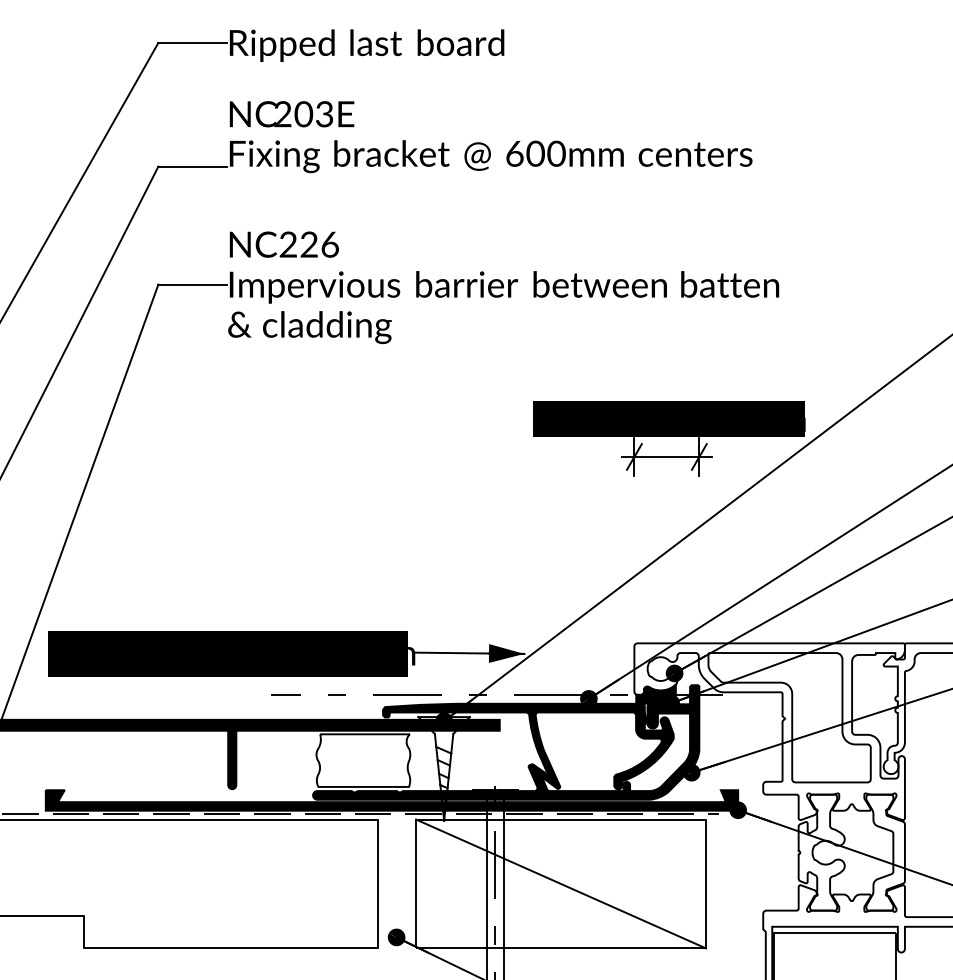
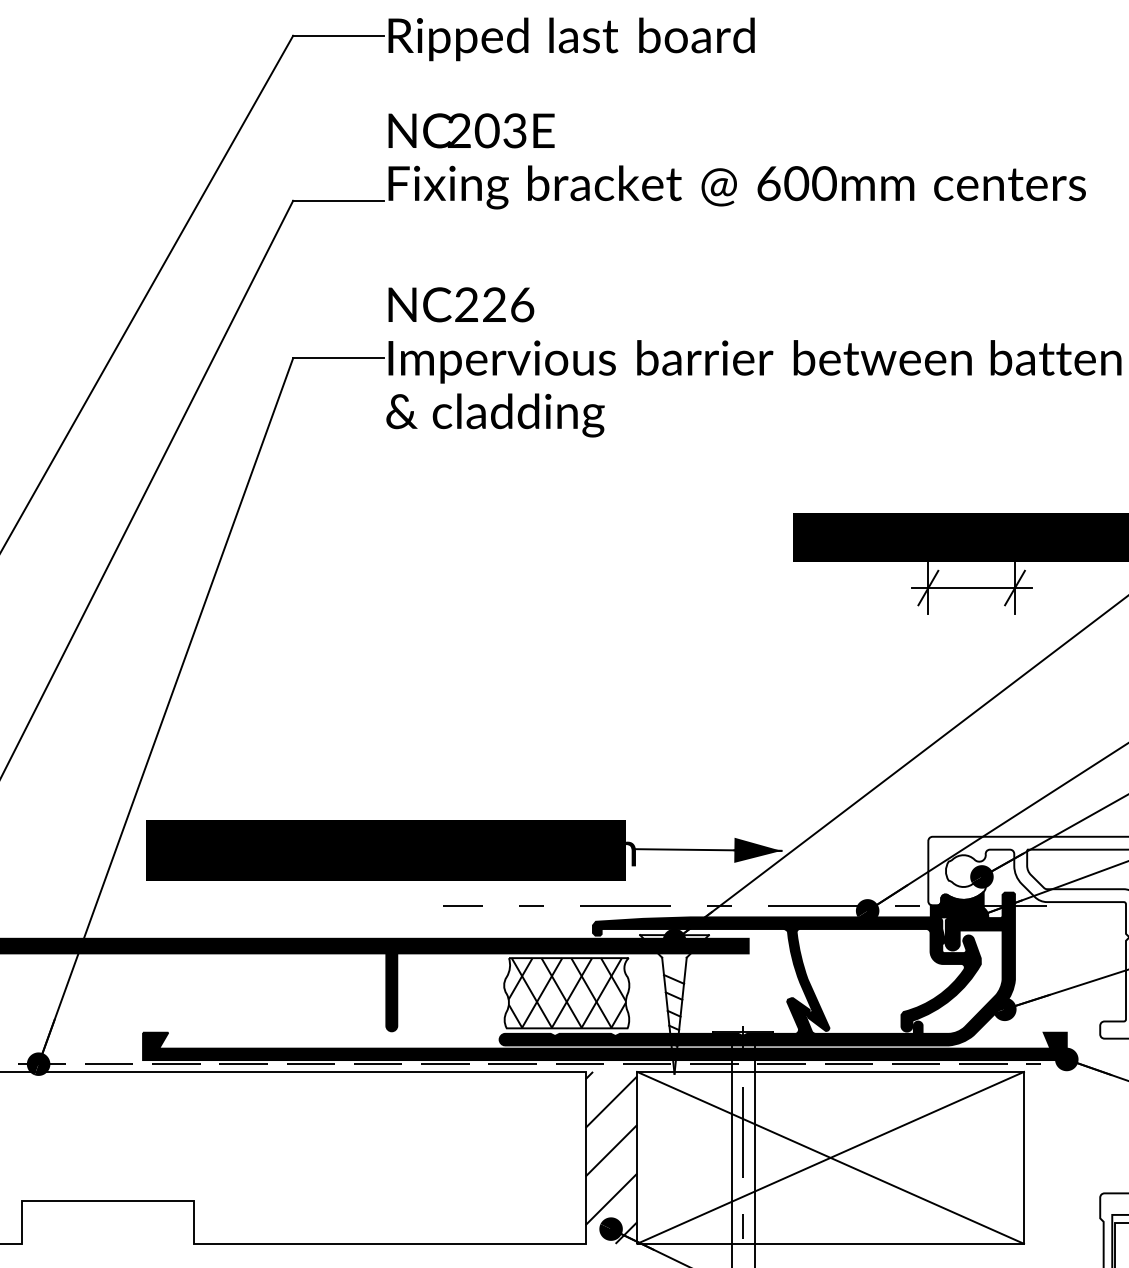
hatch: (363, 760) -> (566, 993), added
hatch: (396, 883) -> (610, 1157), added
line: (561, 883) -> (831, 1157), added

